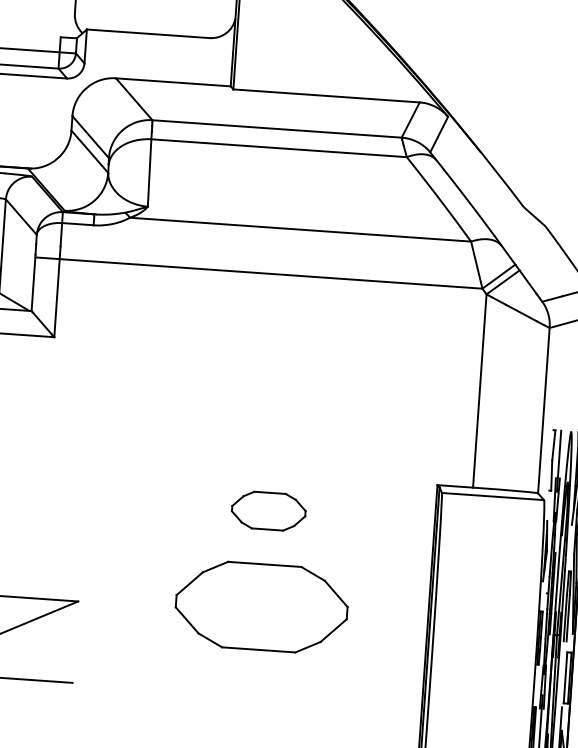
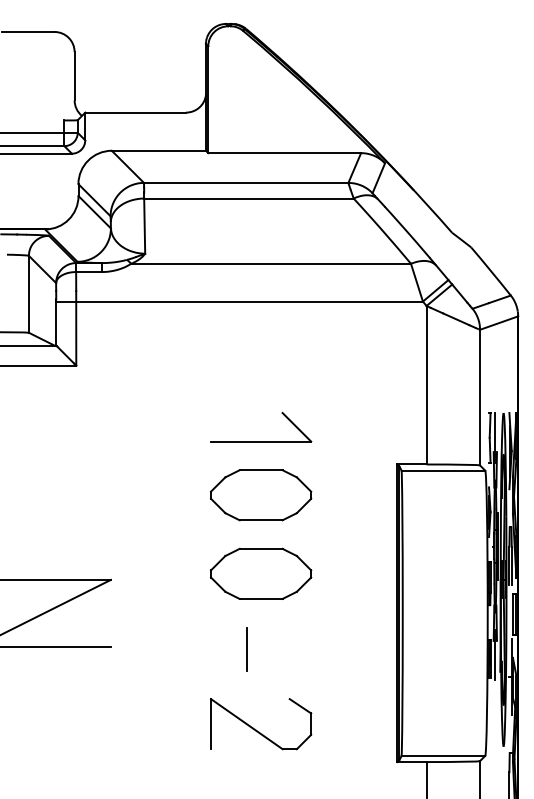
part: (273, 445) -> (261, 441), added
part: (269, 511) -> (261, 495), size x1.67
part: (262, 606) -> (261, 573), size x0.71
line: (237, 696) -> (246, 648), added

